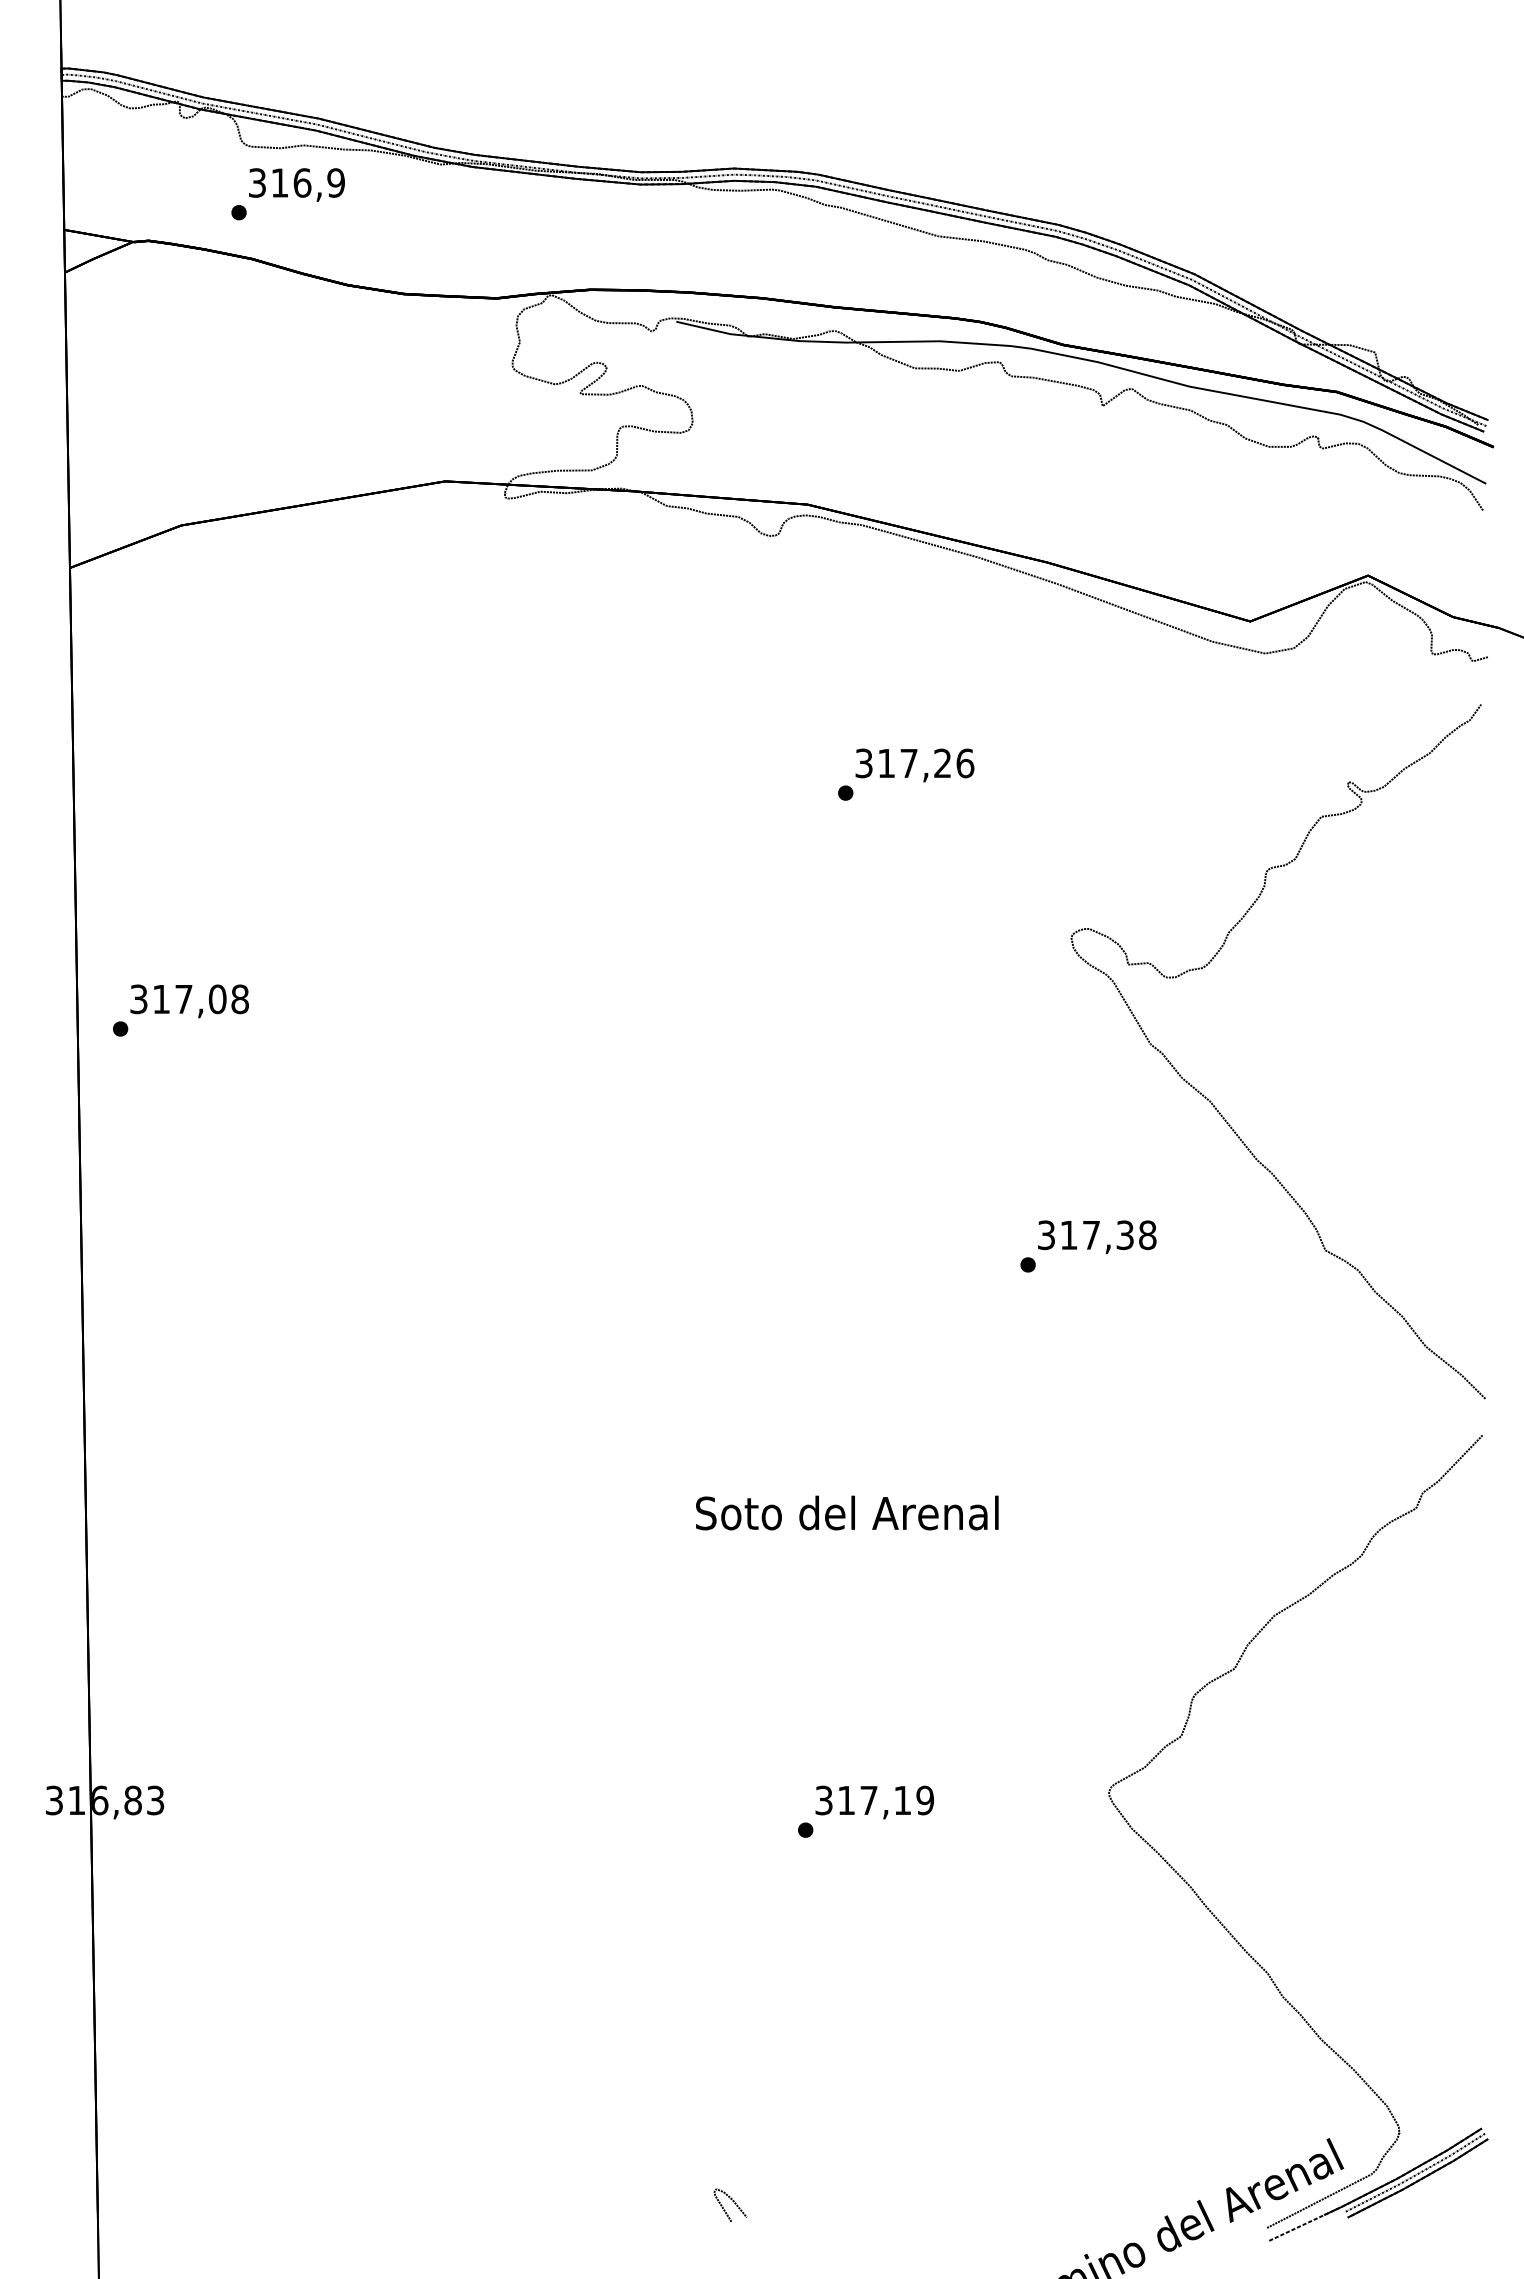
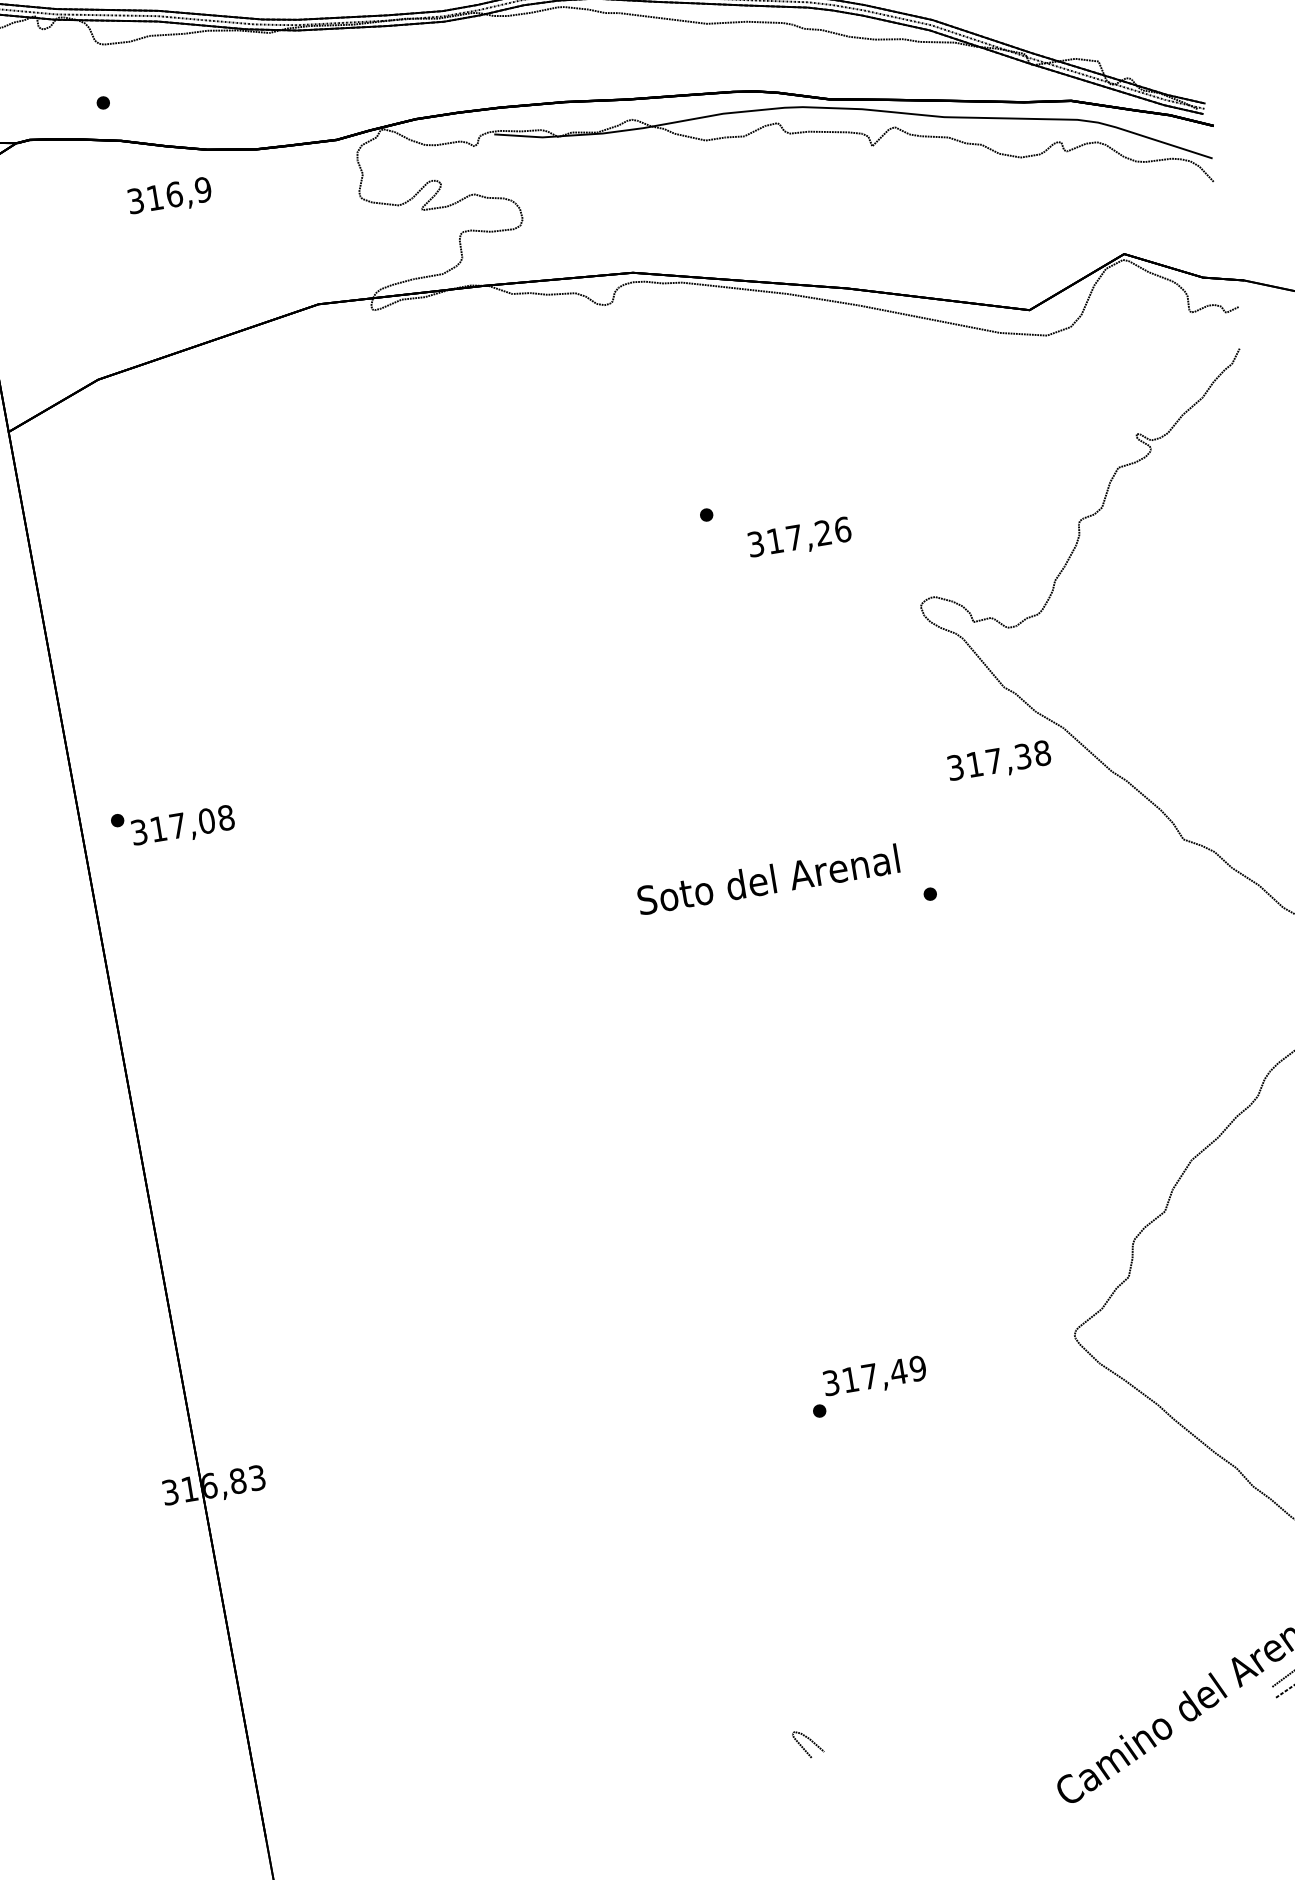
text: (296, 184) -> (169, 196), moved
text: (914, 765) -> (799, 538), moved
text: (189, 1001) -> (183, 826), moved
text: (1097, 1237) -> (999, 762), moved
text: (847, 1512) -> (768, 879), moved
text: (902, 1800) -> (898, 1371), 317,19 -> 317,49

